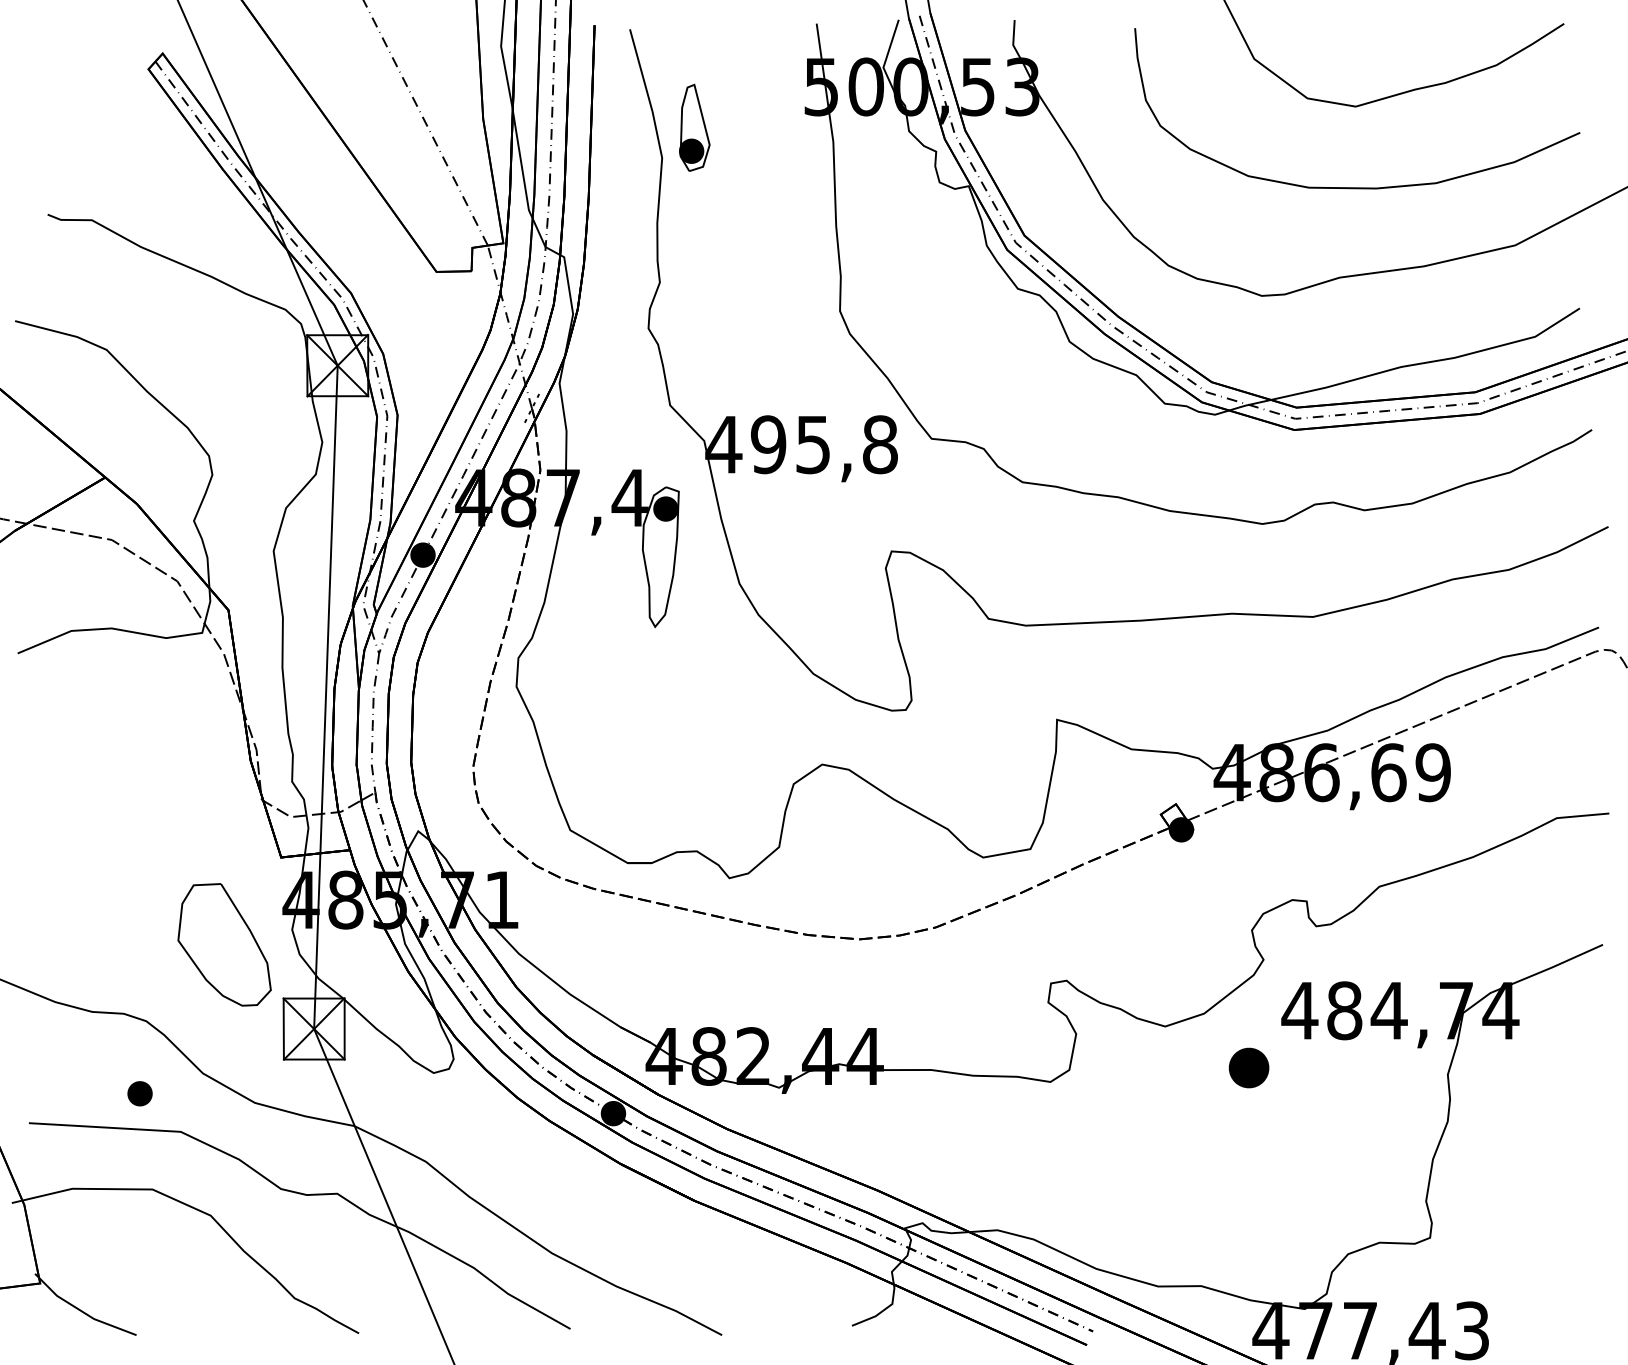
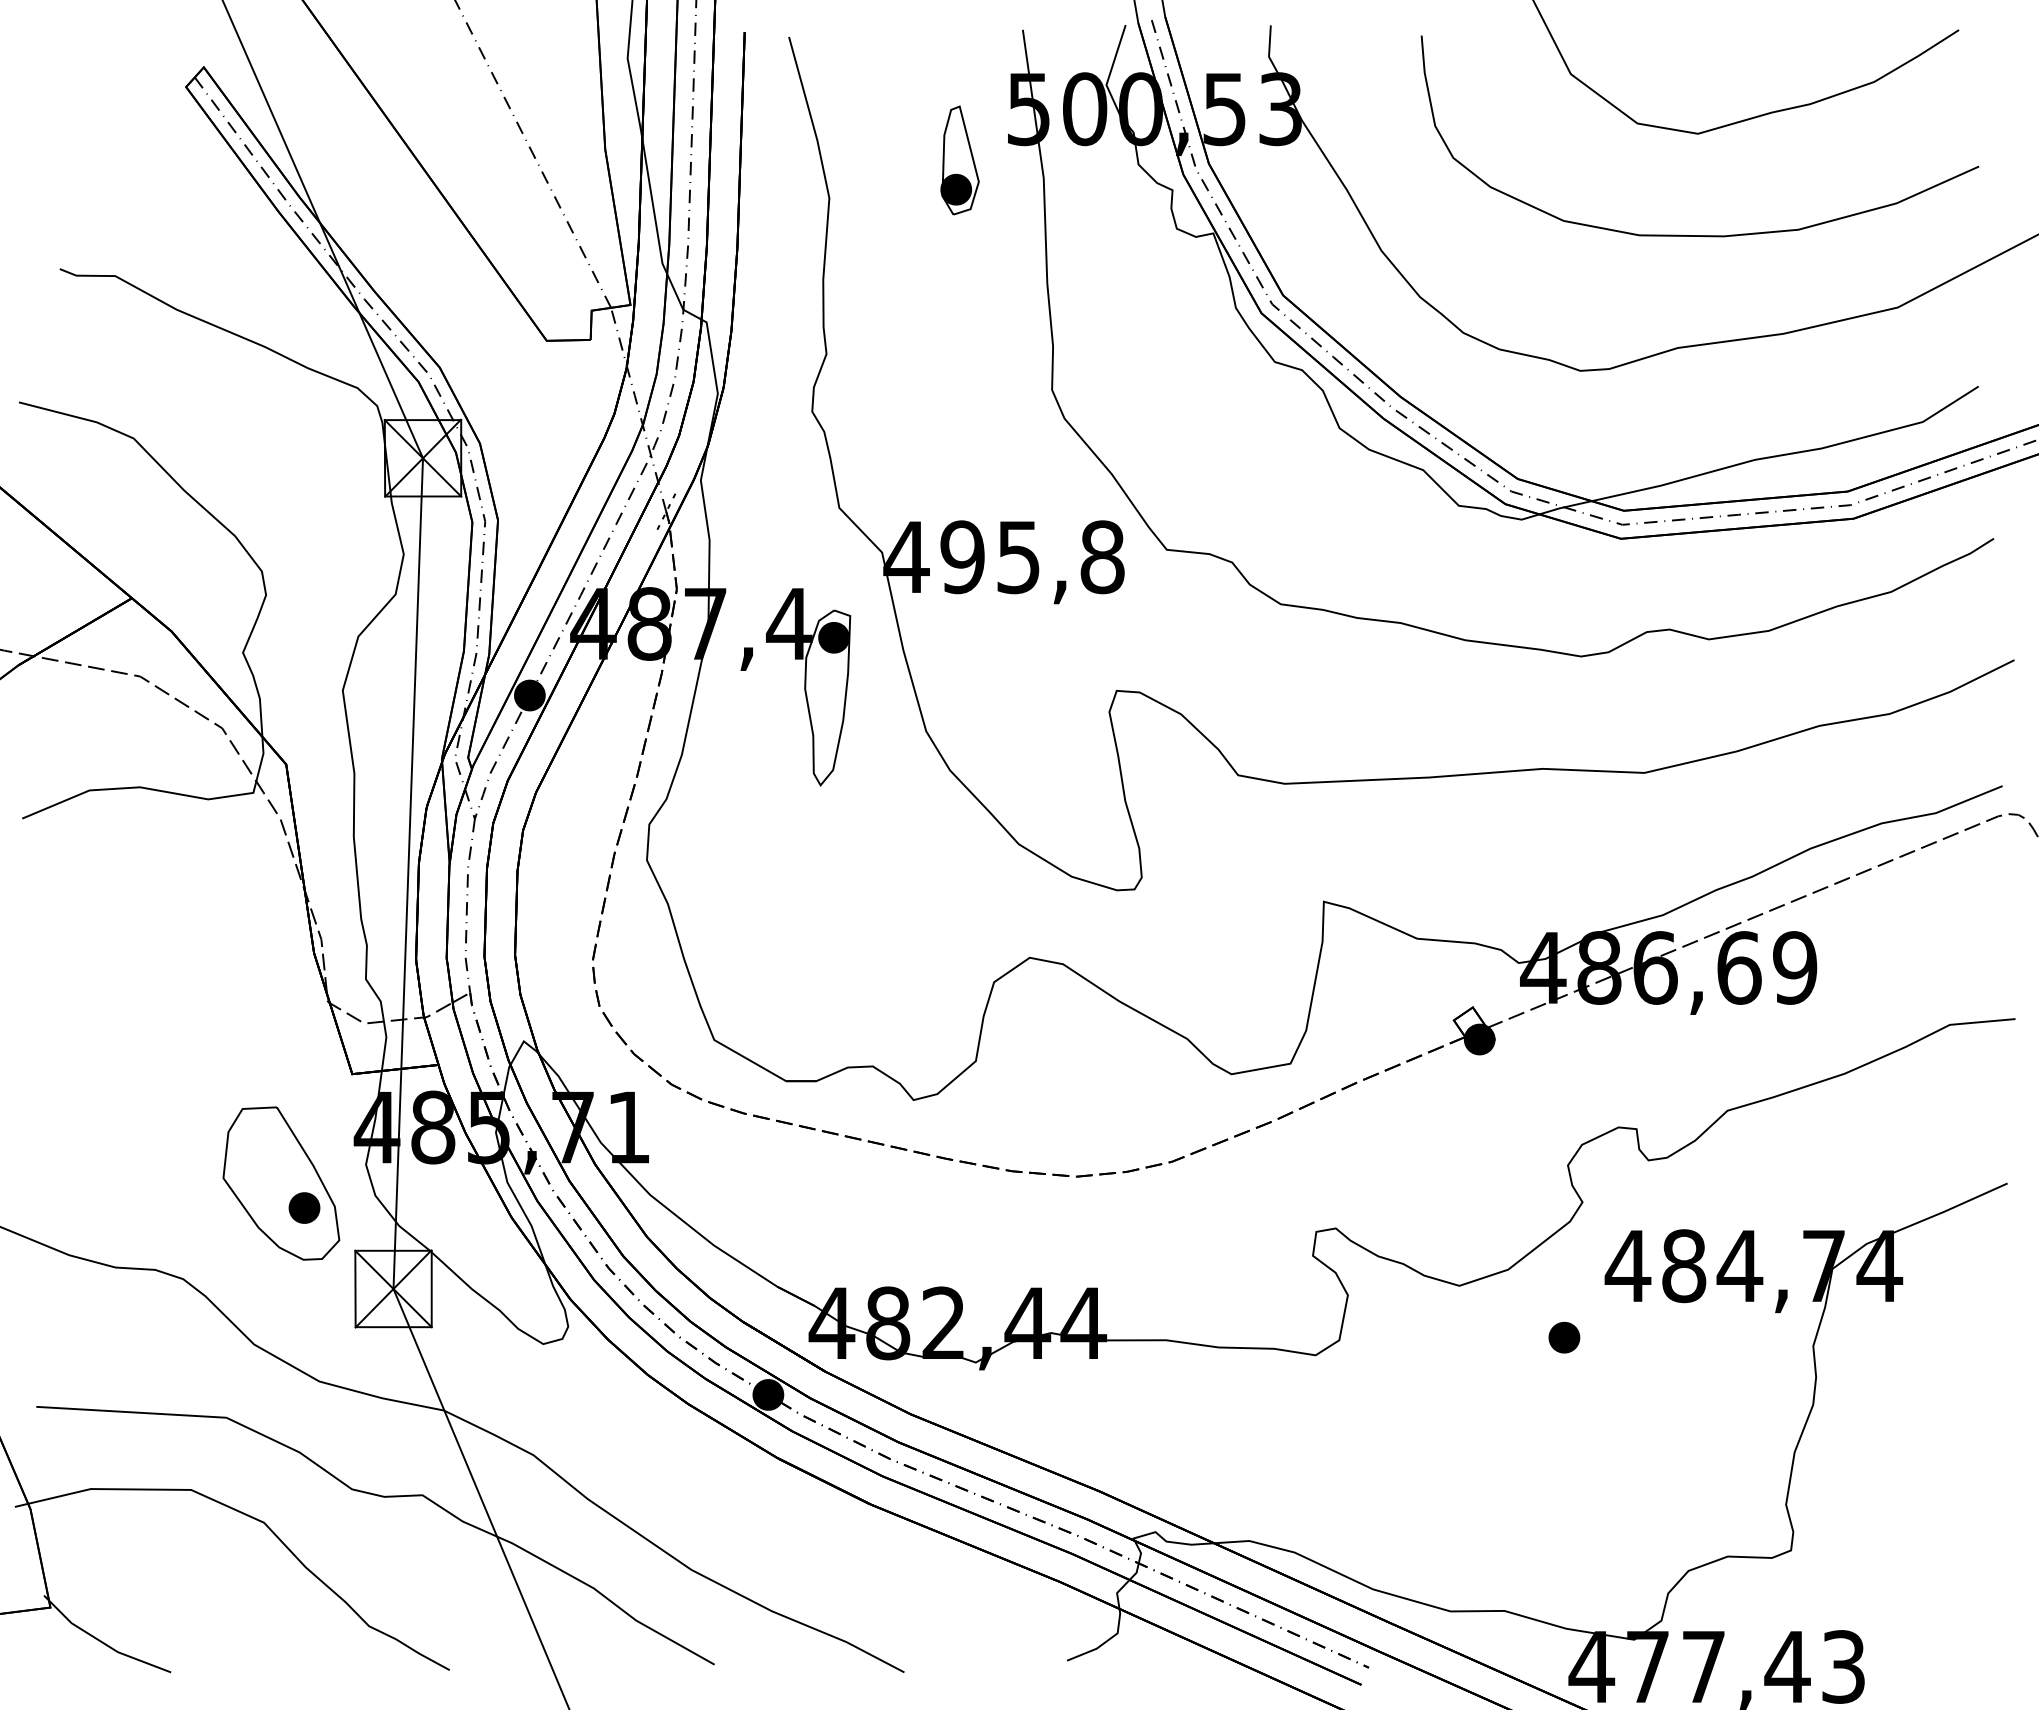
part: (694, 127) -> (959, 160), moved
part: (1249, 1067) -> (1564, 1337), size x0.62
part: (140, 1093) -> (304, 1207), moved

